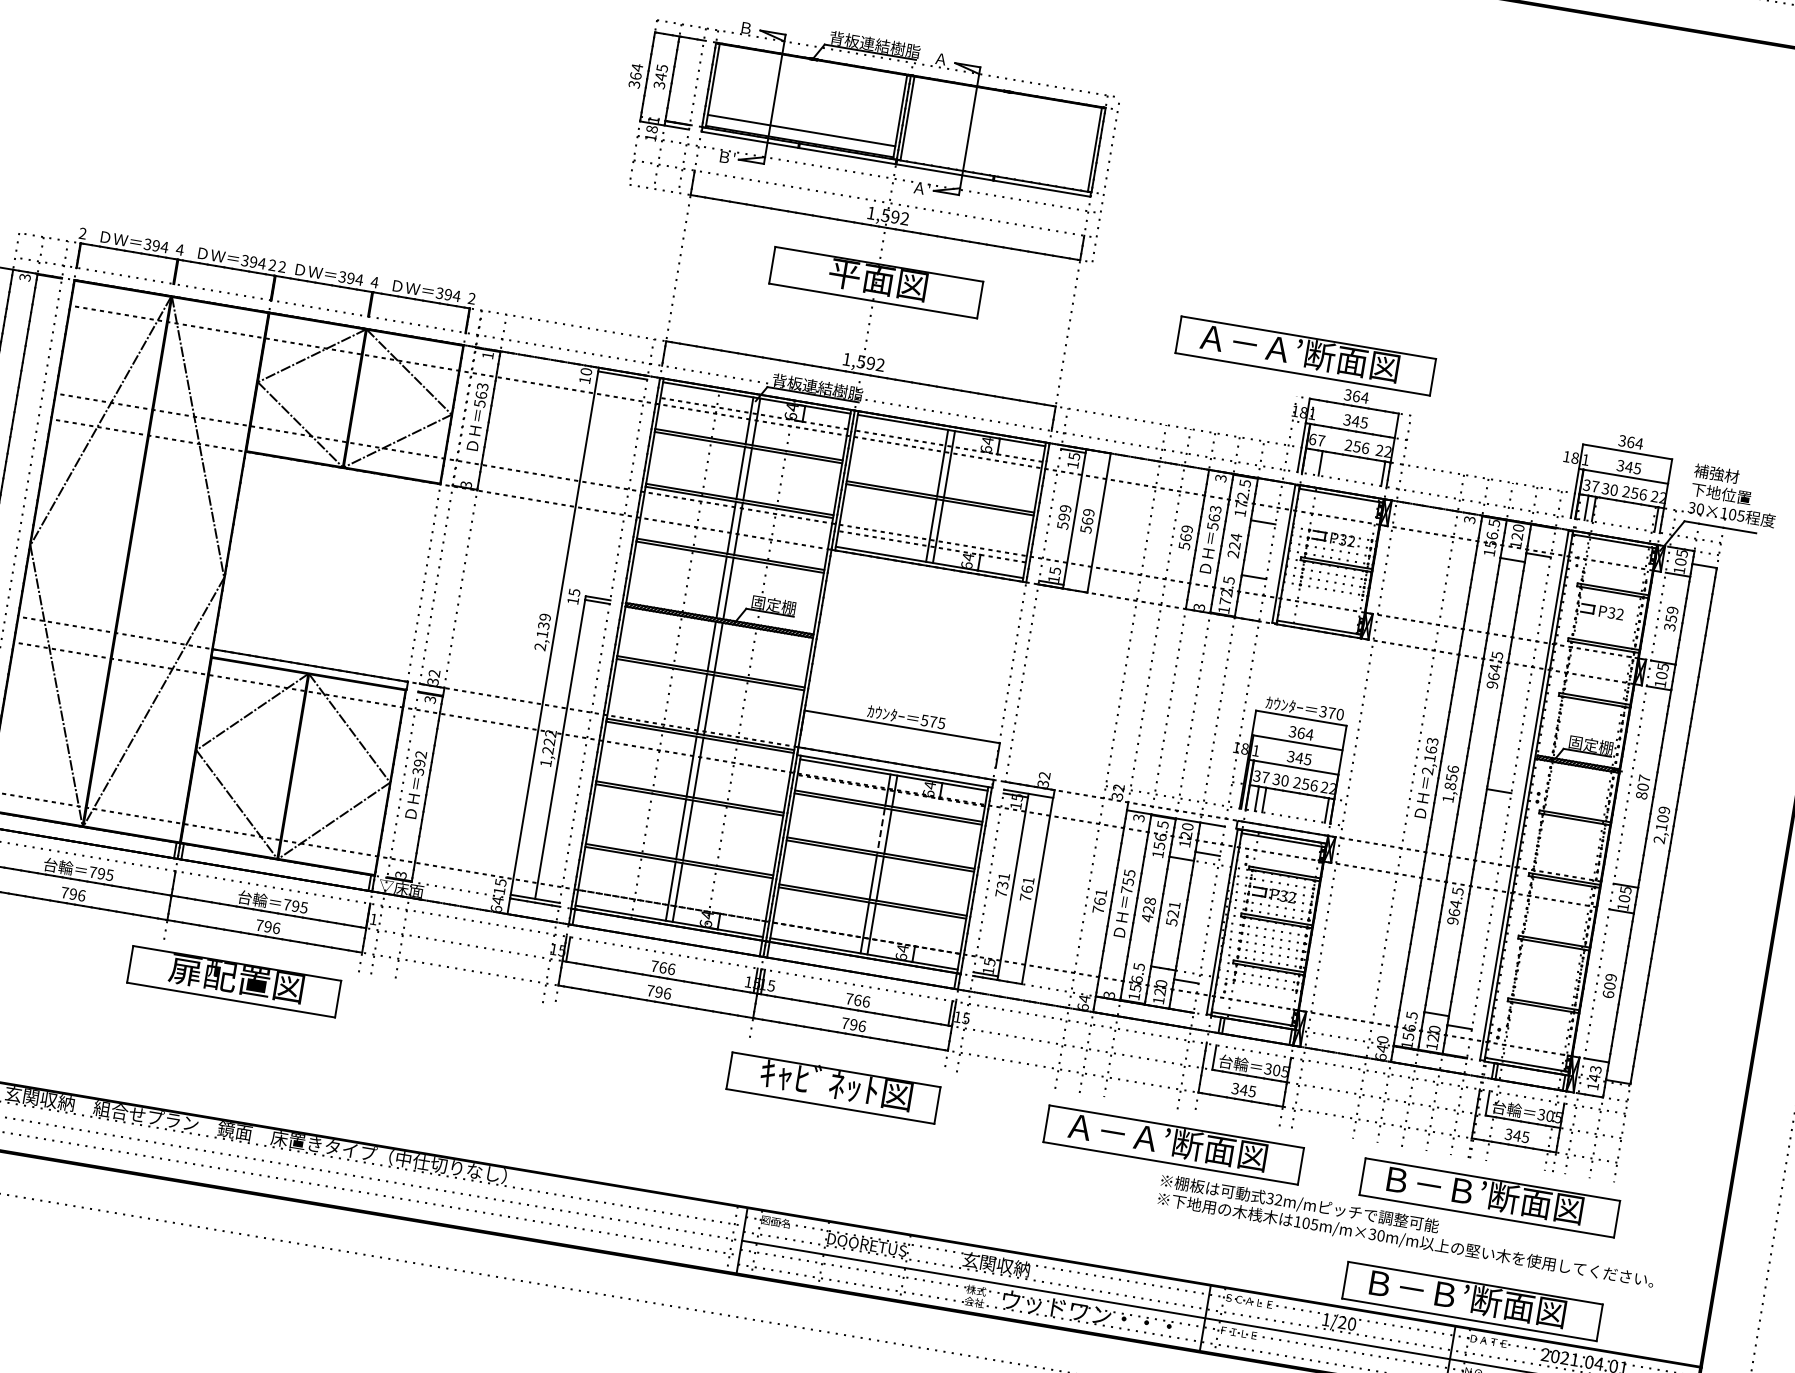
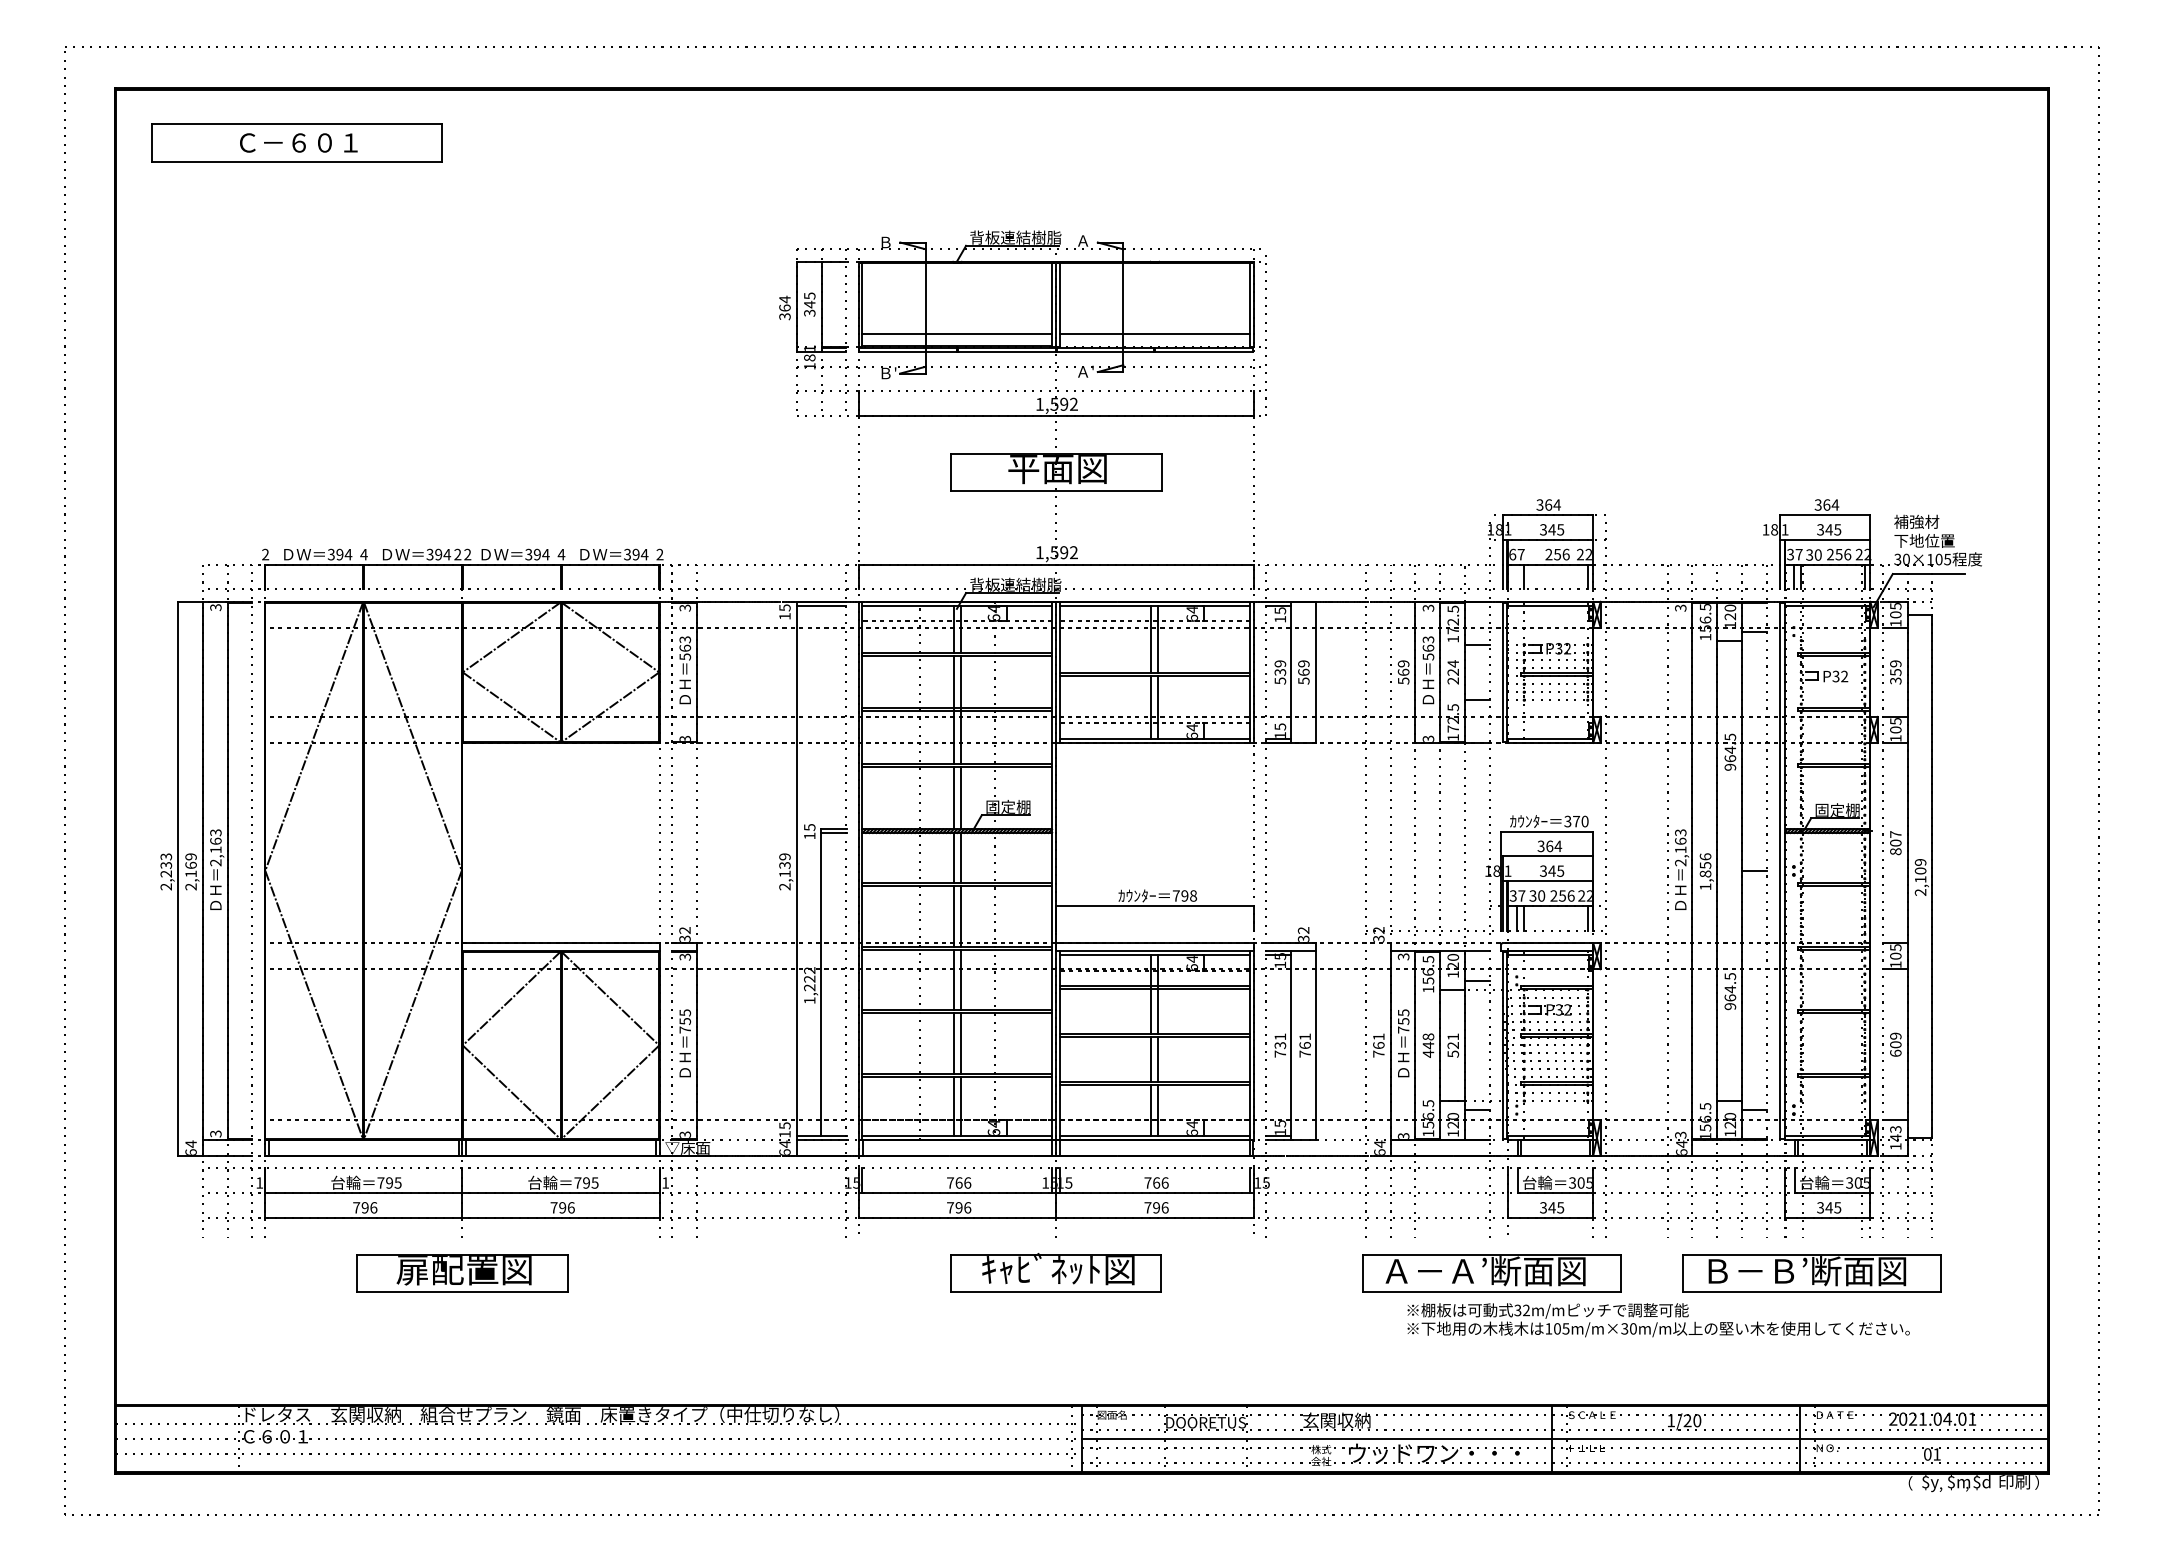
line: (995, 163) -> (1154, 334), added
text: (488, 355) -> (685, 607), 1 -> 3
part: (1305, 355) -> (1491, 473), removed
text: (585, 371) -> (784, 607), 10 -> 15
text: (1064, 517) -> (1280, 672), 599 -> 539
text: (932, 721) -> (1184, 895), 575 -> 798
text: (419, 763) -> (685, 1021), 392 -> 755
line: (881, 831) -> (1151, 1012), dashed -> solid
text: (1148, 909) -> (1428, 1045), 428 -> 448
part: (234, 981) -> (462, 1273), moved
text: (1382, 1039) -> (1680, 1134), 0 -> 3
part: (833, 1086) -> (1055, 1272), moved
text: (1407, 1231) -> (1658, 1320), moved
part: (1471, 1301) -> (1811, 1378), removed

